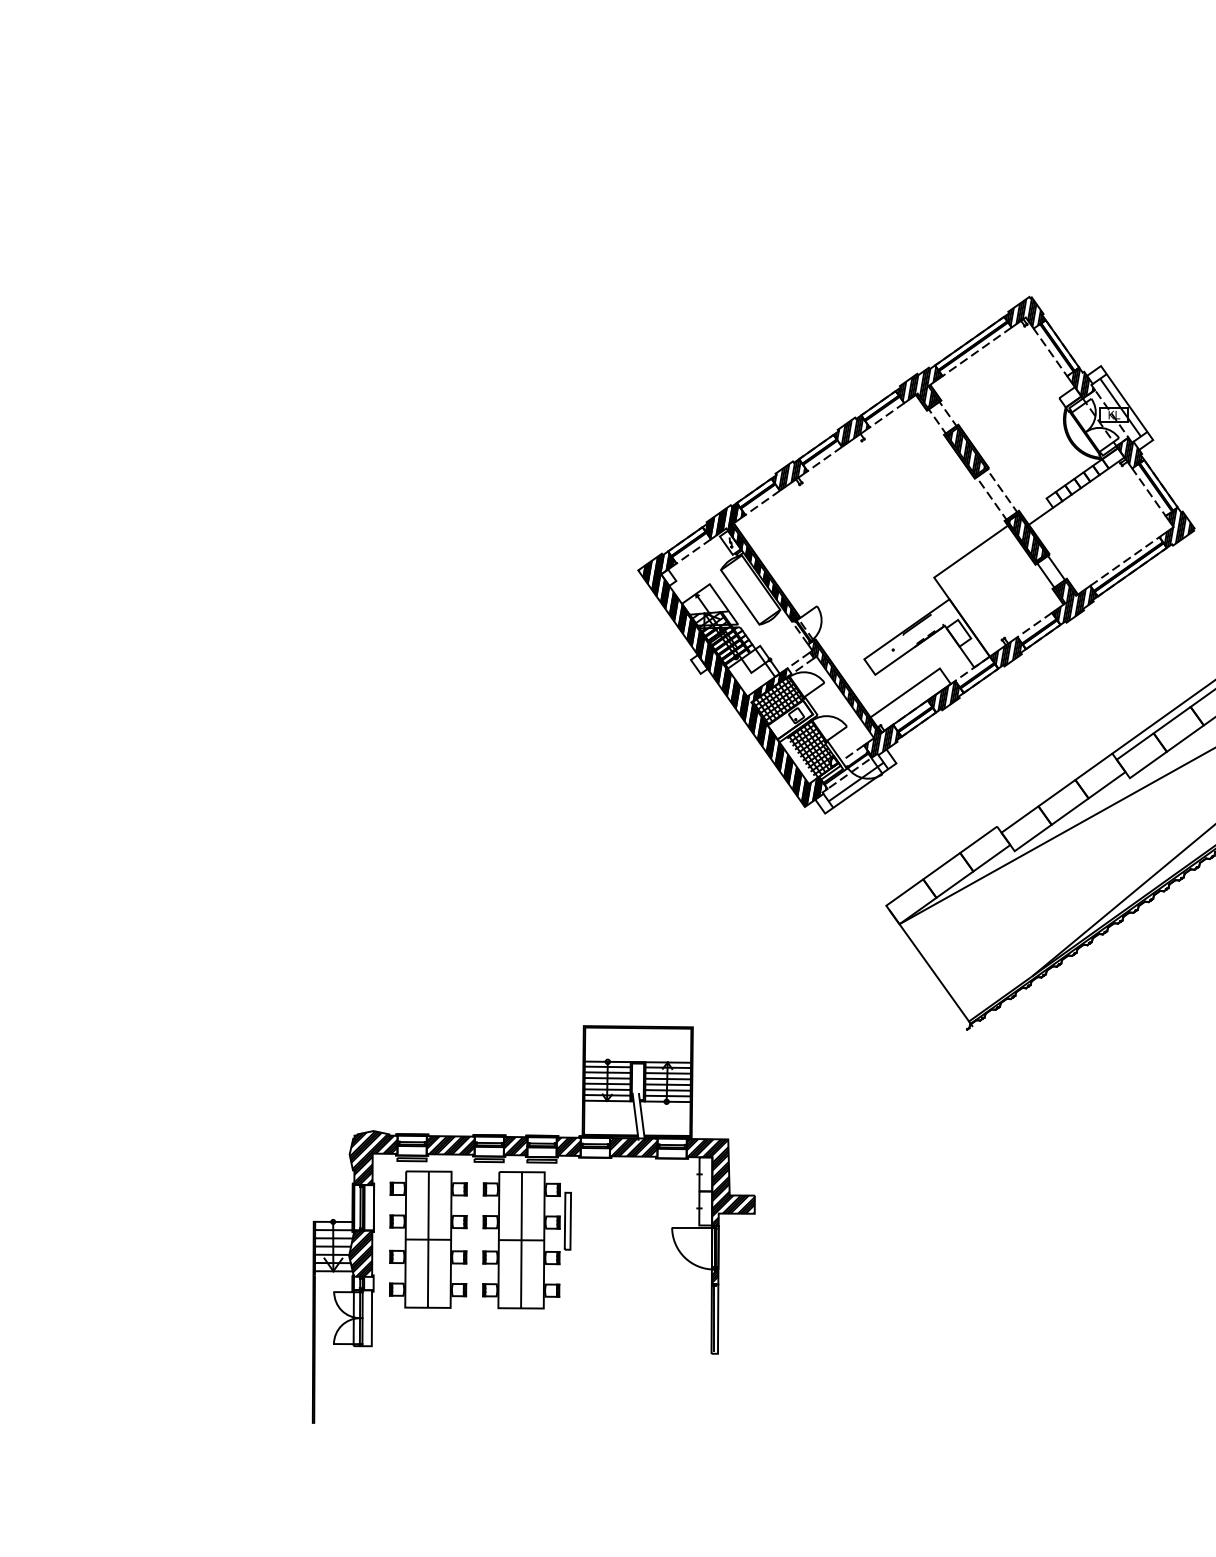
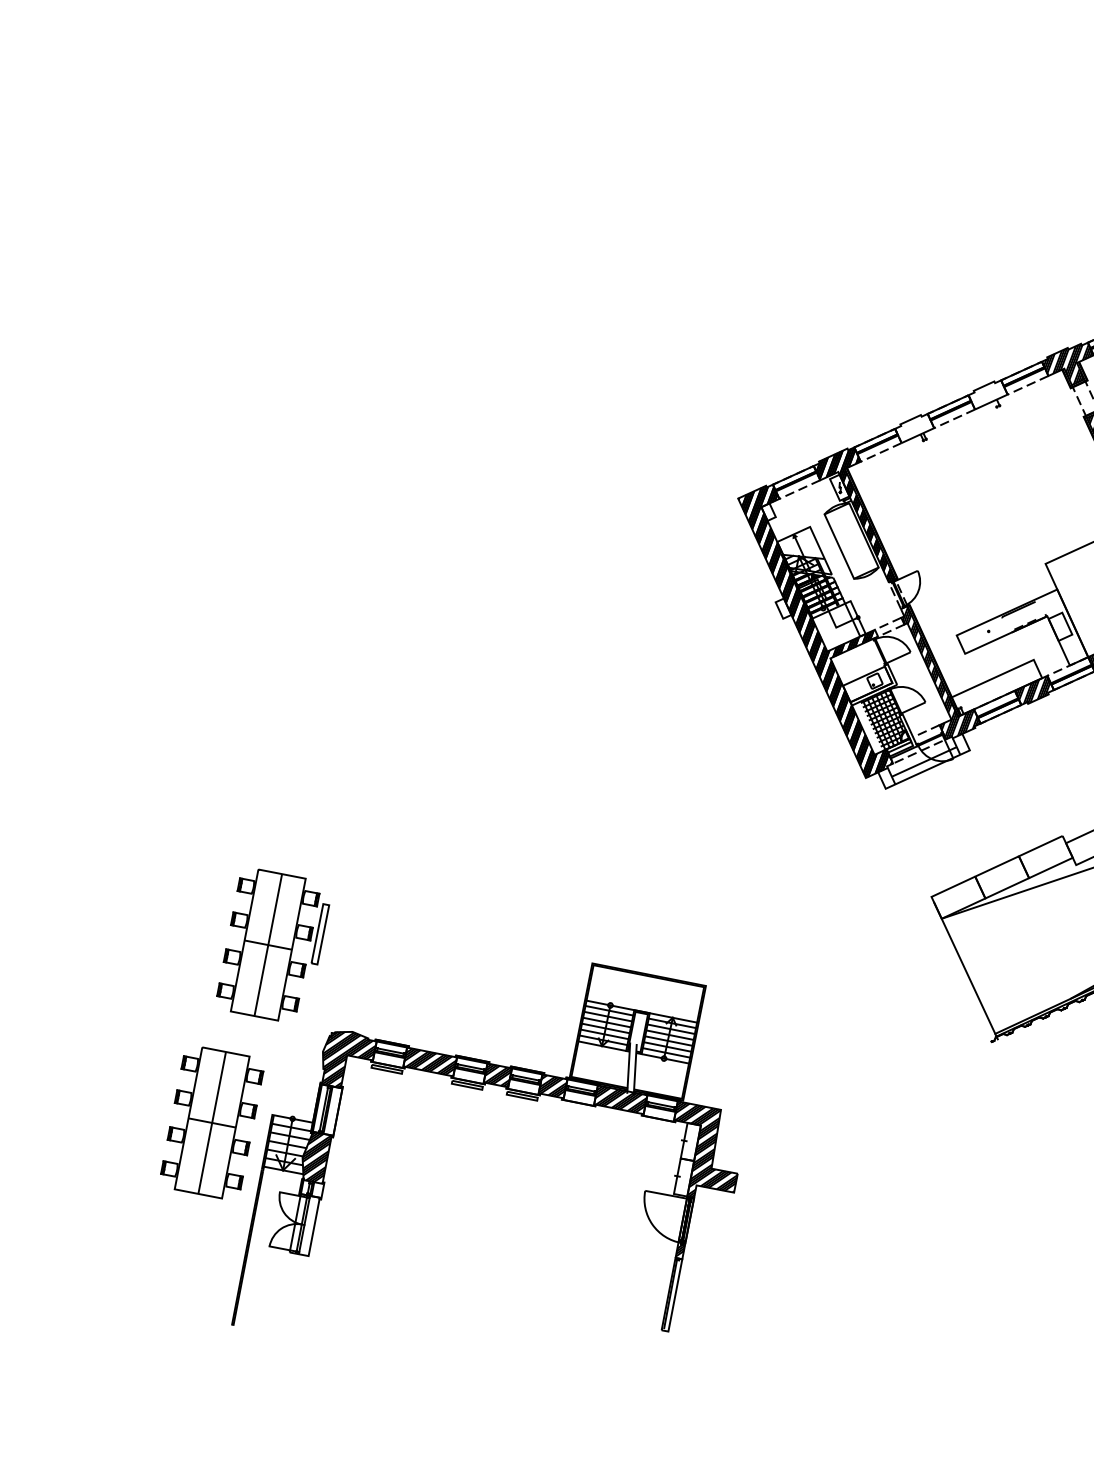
hatch: (851, 430) -> (988, 394), removed
hatch: (788, 474) -> (913, 427), removed
hatch: (776, 700) -> (857, 661), removed
part: (428, 1239) -> (212, 1122), moved
part: (526, 1240) -> (273, 946), moved

